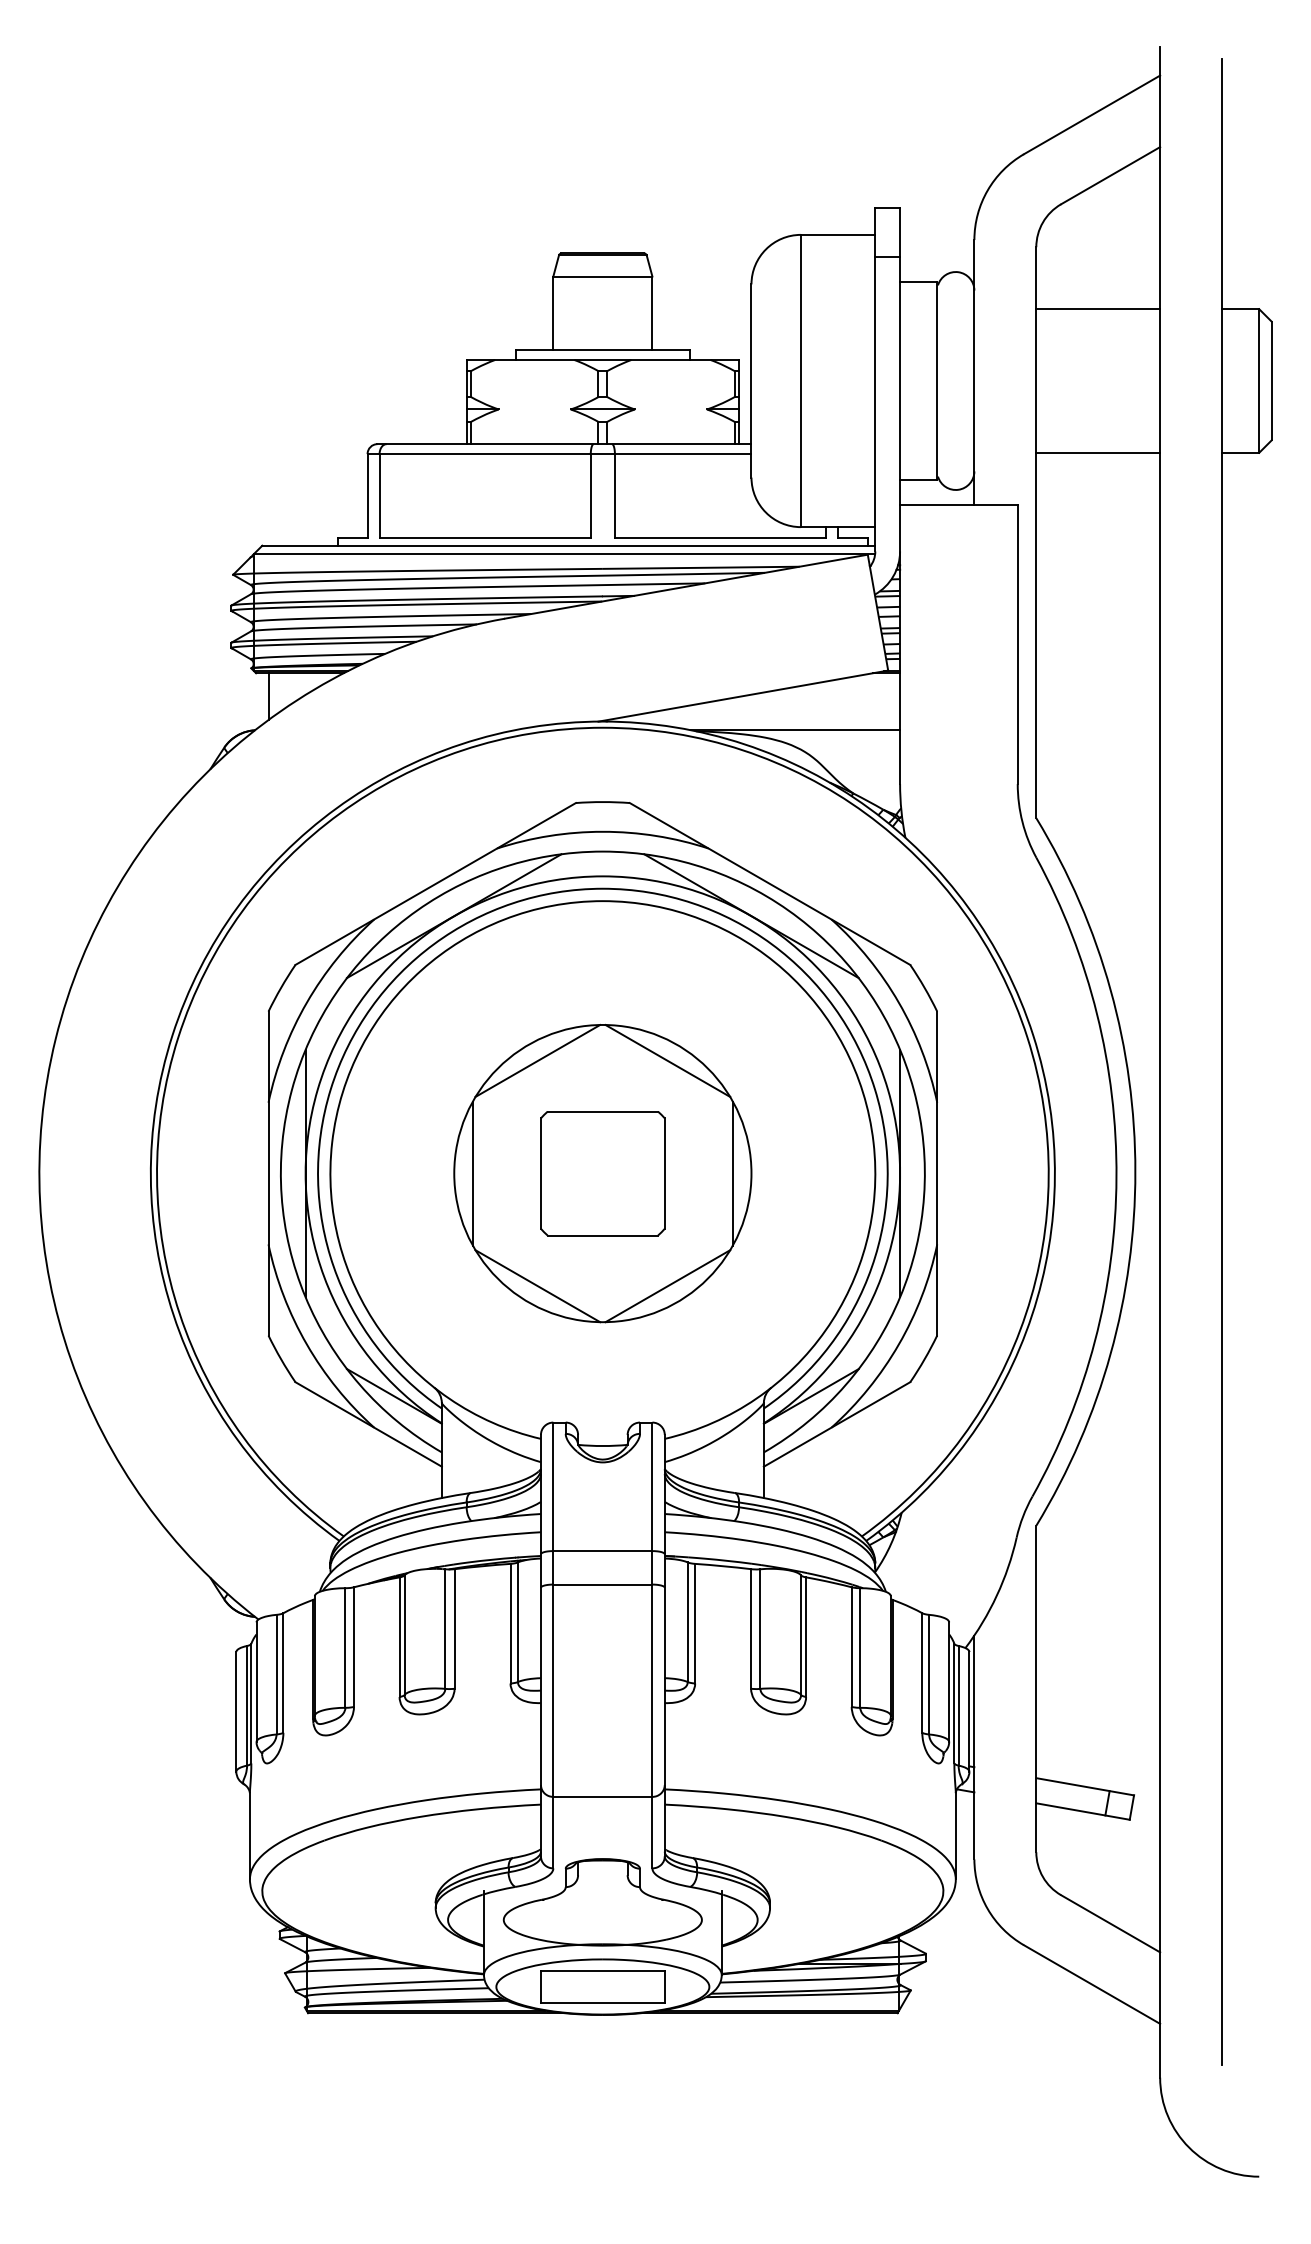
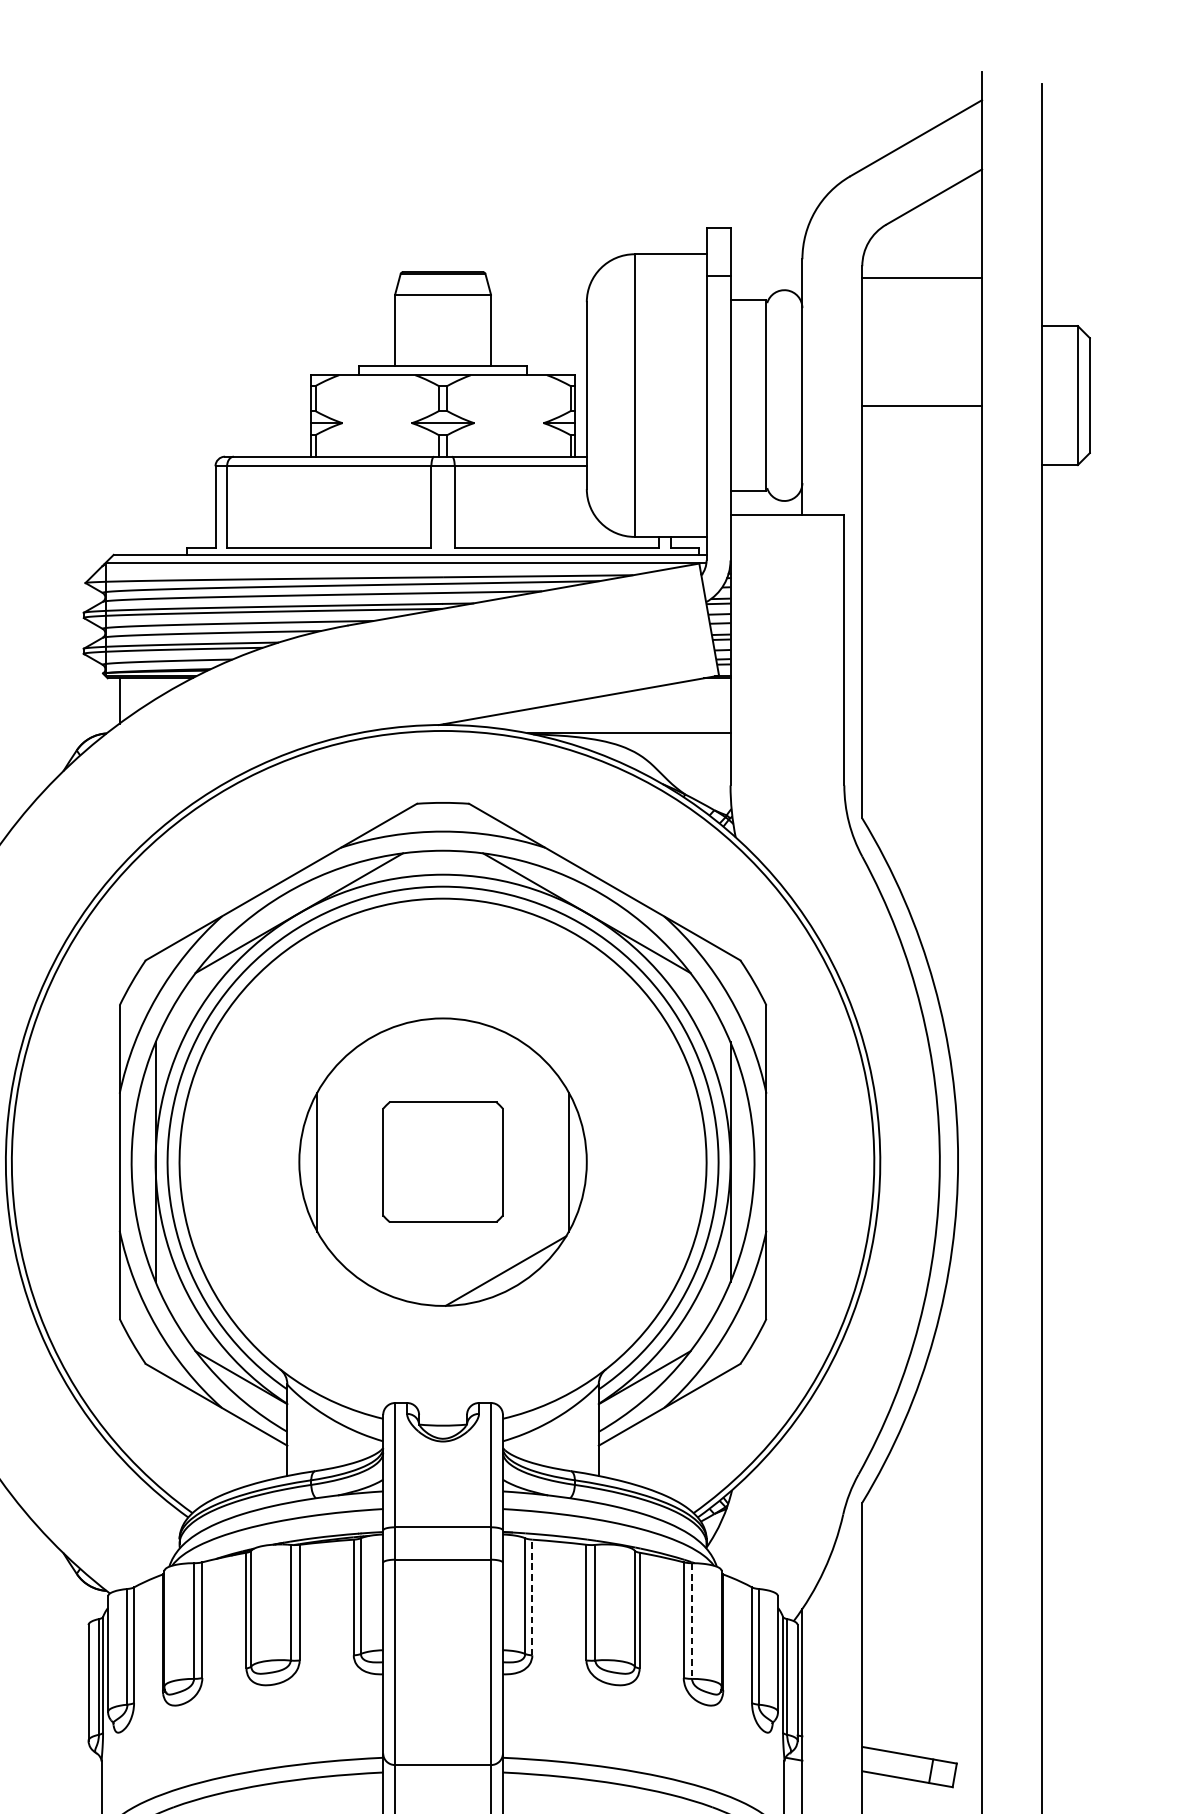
line: (1098, 309) -> (922, 278), moved
line: (1098, 452) -> (922, 405), moved
line: (537, 1060) -> (379, 1052), removed
line: (667, 1060) -> (505, 1052), removed
line: (537, 1286) -> (379, 1271), removed
line: (695, 1623) -> (532, 1597), solid -> dashed
line: (860, 1648) -> (692, 1621), solid -> dashed

